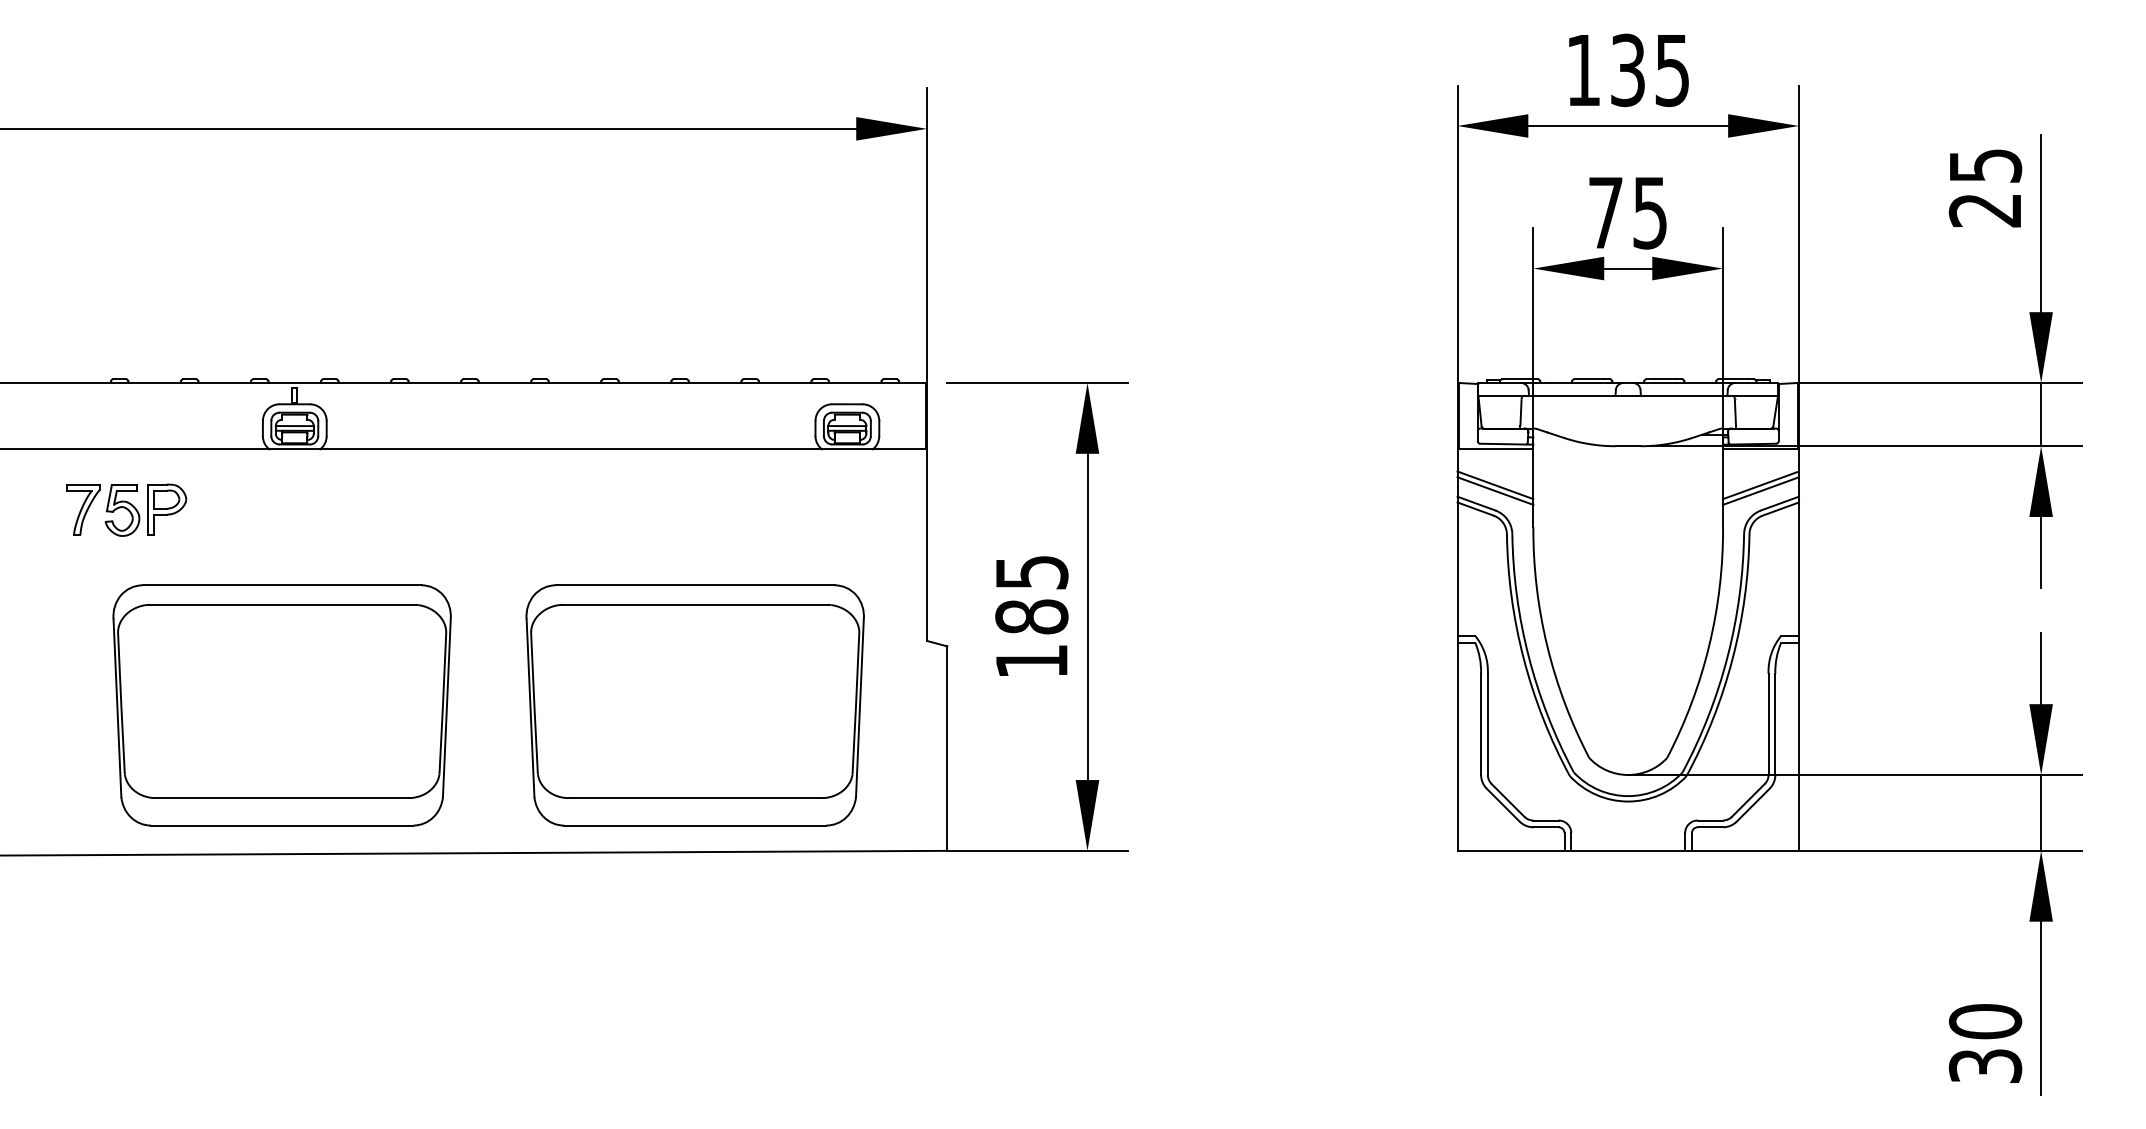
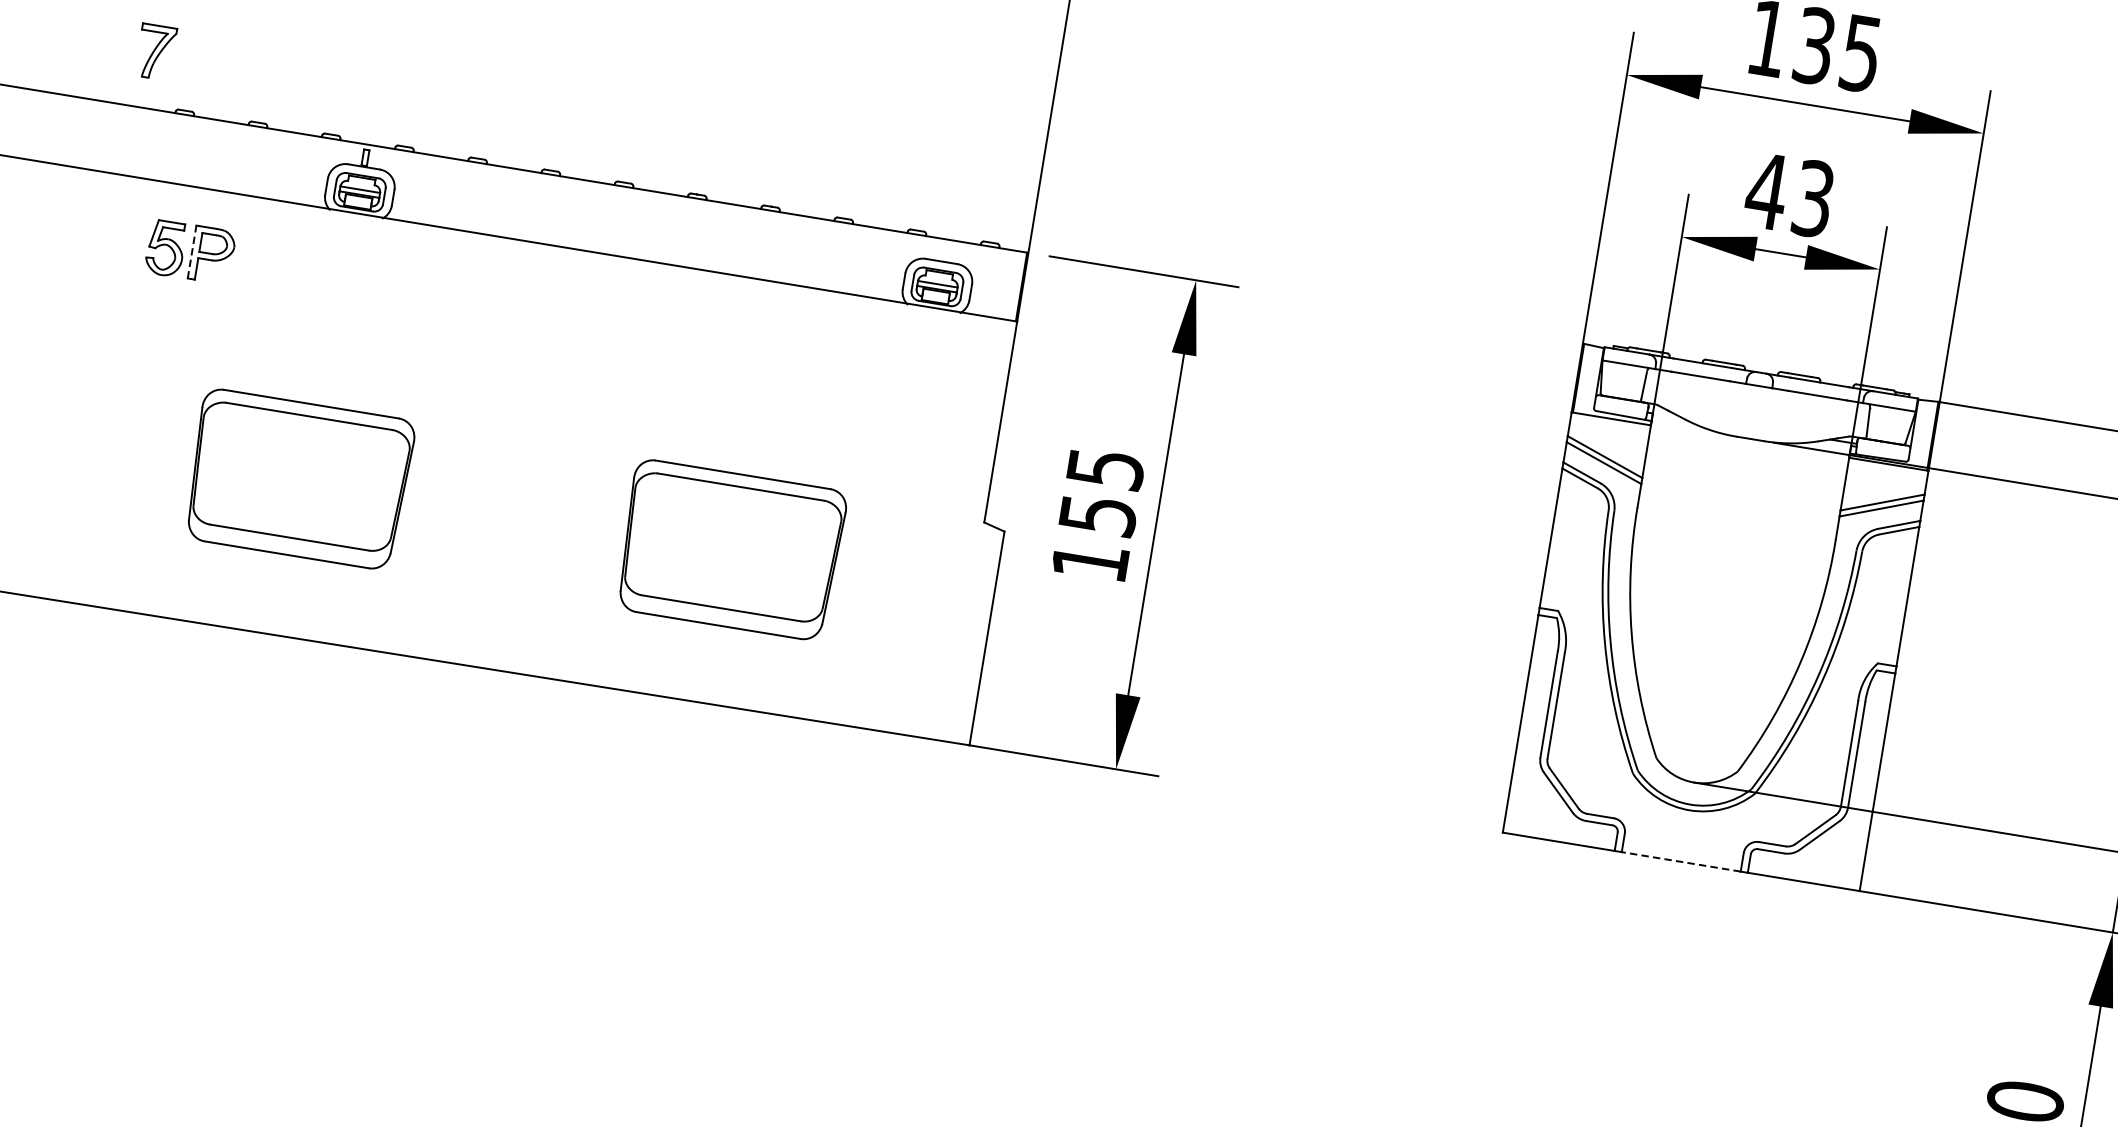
text: (1627, 212) -> (1789, 194), 75 -> 43
part: (83, 509) -> (156, 51), moved
line: (147, 509) -> (192, 251), solid -> dashed
text: (1031, 616) -> (1097, 514), 185 -> 155
part: (281, 705) -> (298, 479), size x0.6
part: (694, 705) -> (730, 550), size x0.6
line: (1628, 850) -> (1681, 861), solid -> dashed

